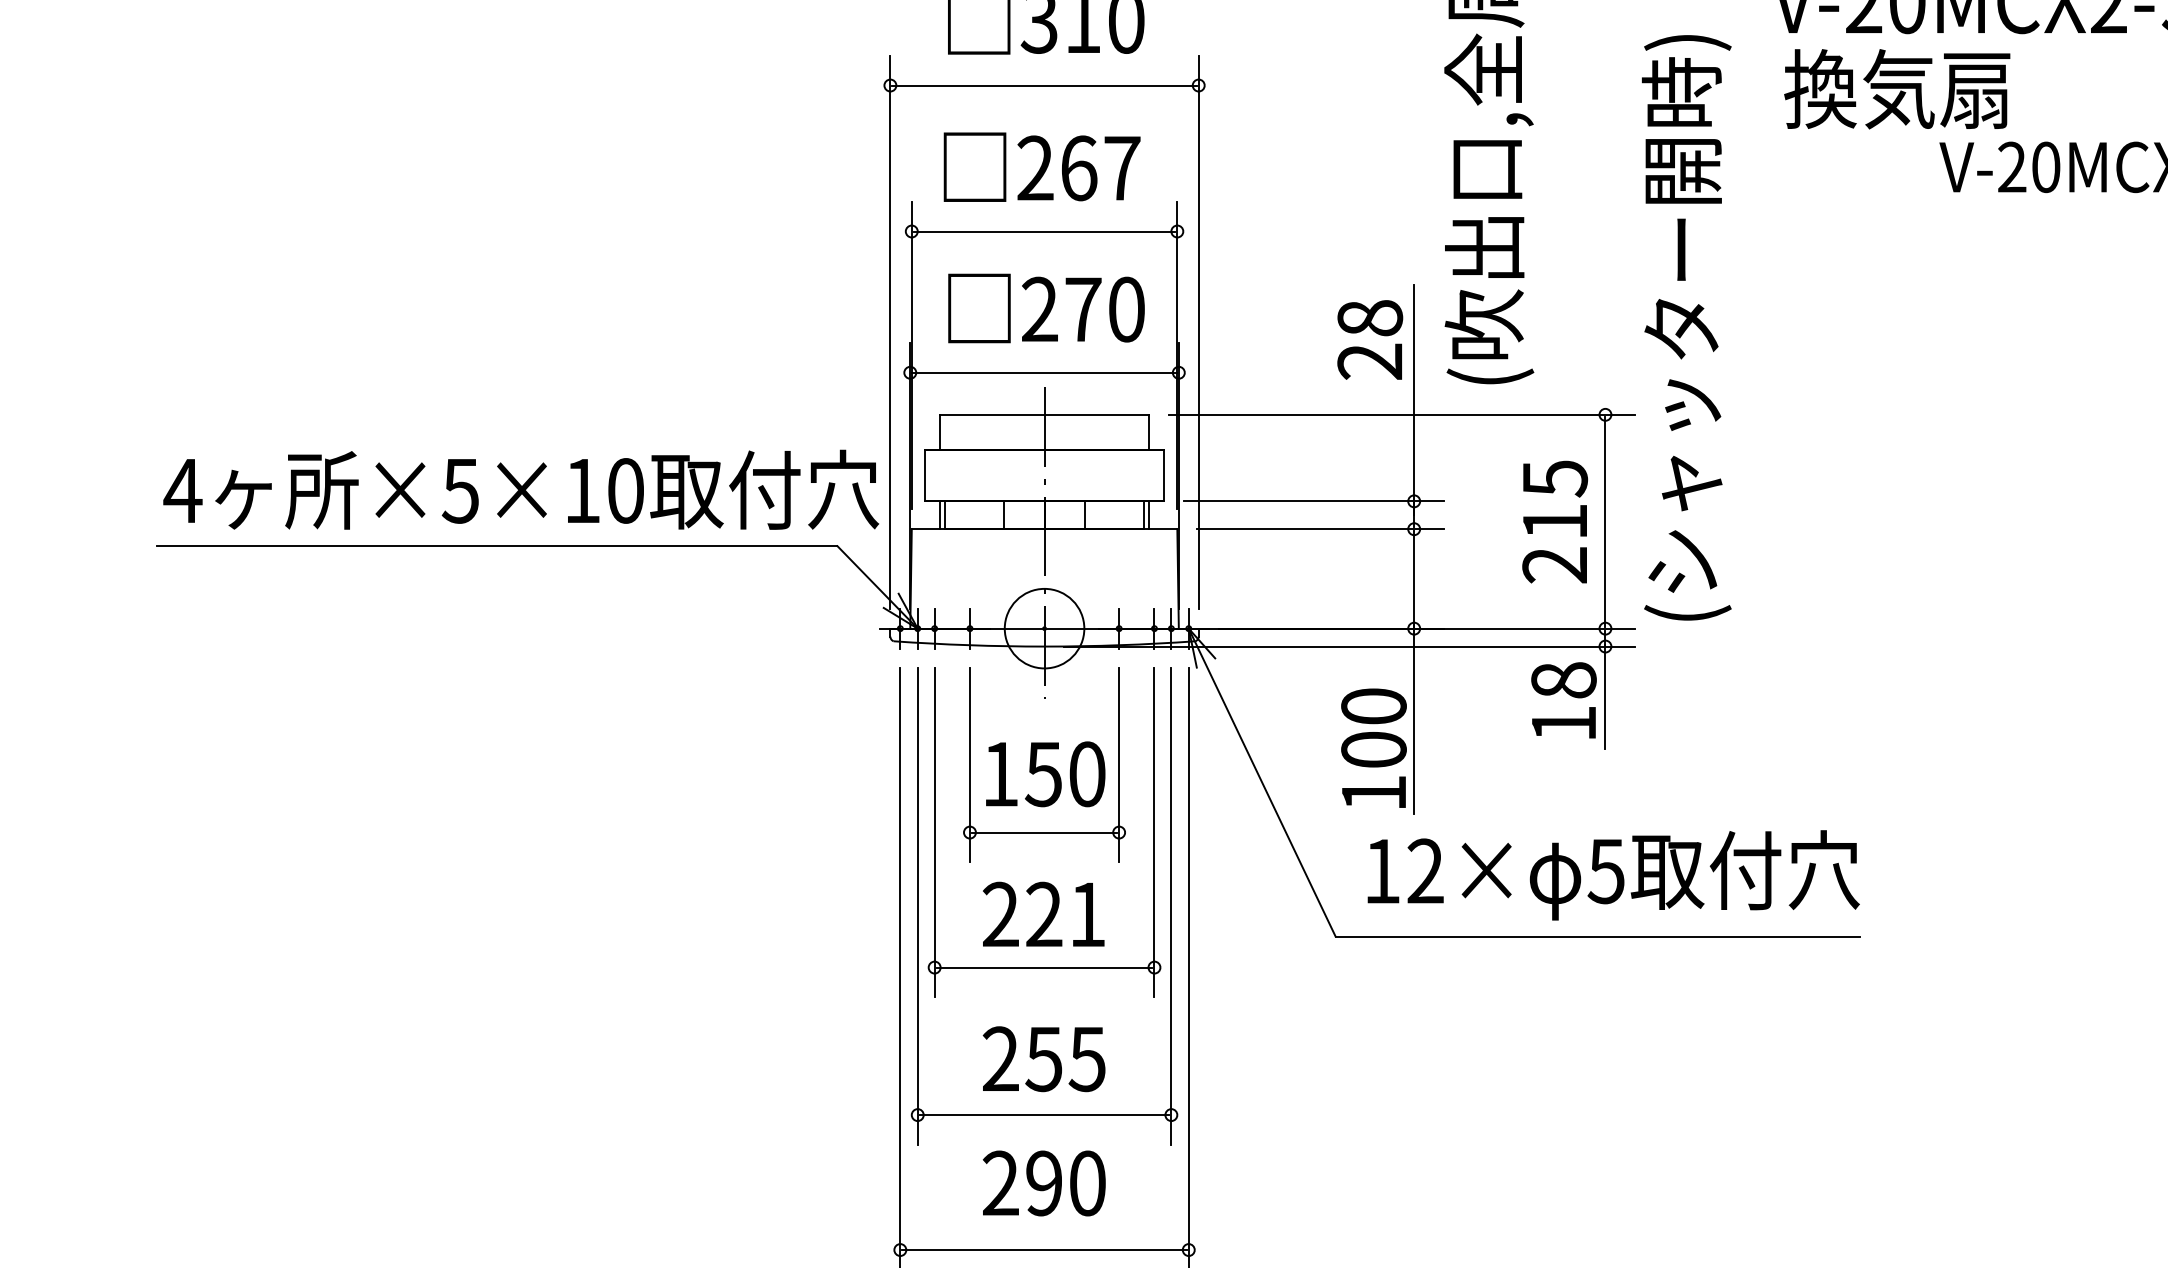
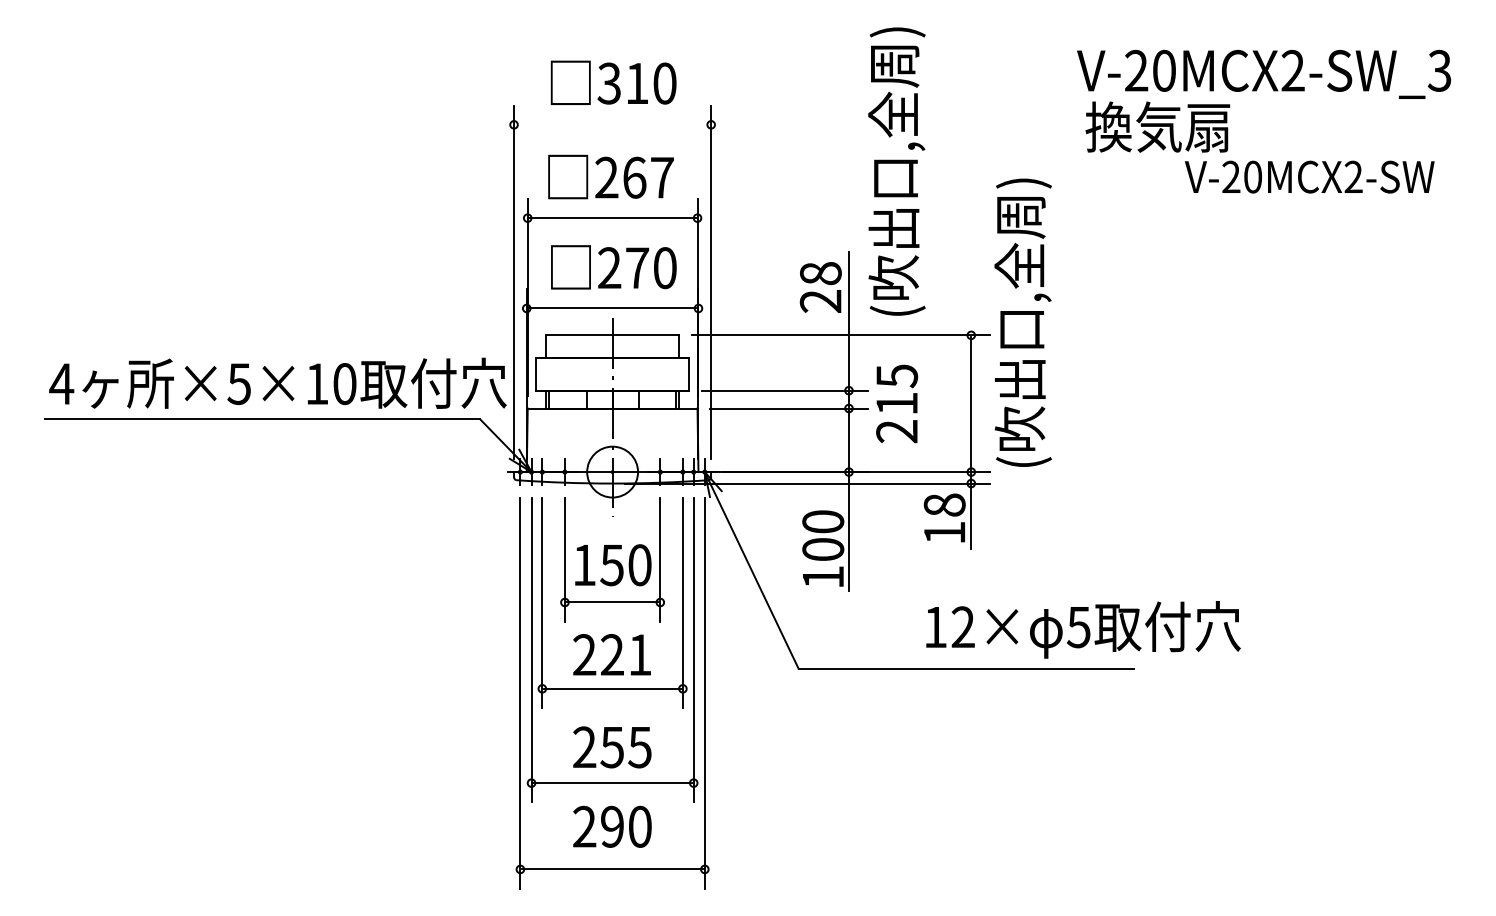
line: (1044, 85) -> (612, 124), removed
text: (1685, 314) -> (1022, 271), (シャッター開時) -> (吹出口,全周)
text: (1555, 521) -> (897, 403), moved
text: (1613, 874) -> (1083, 629), moved

